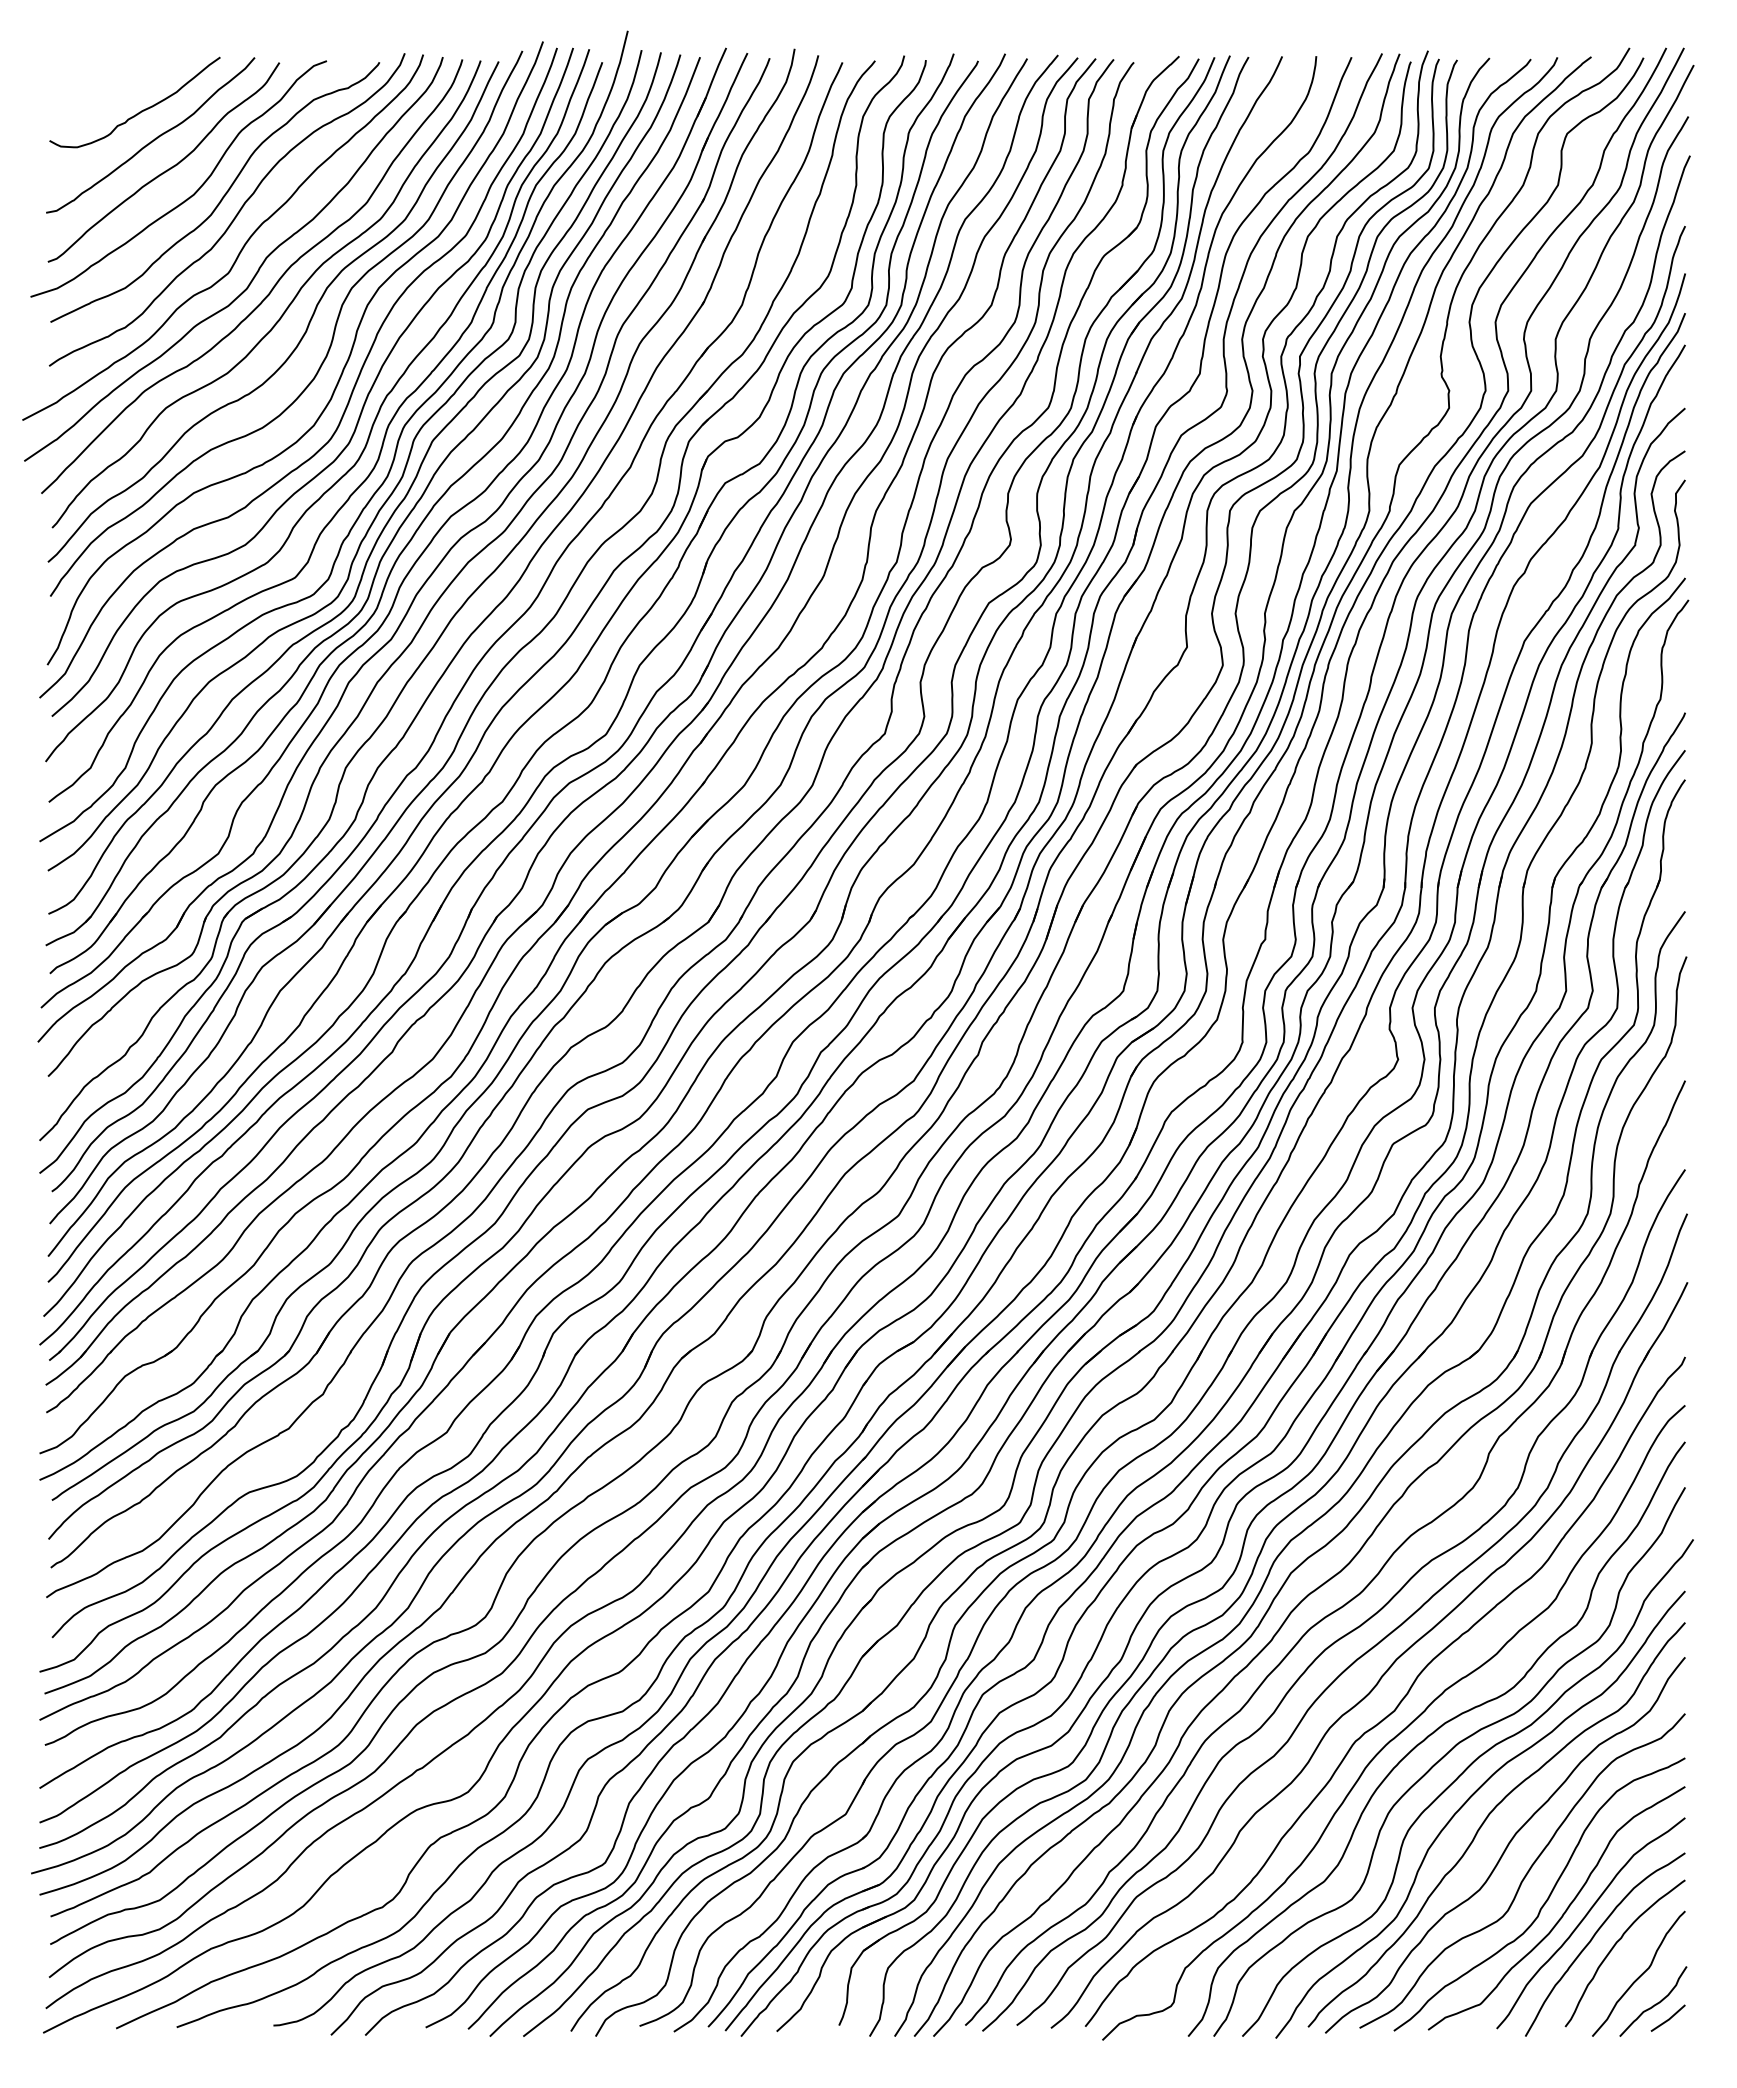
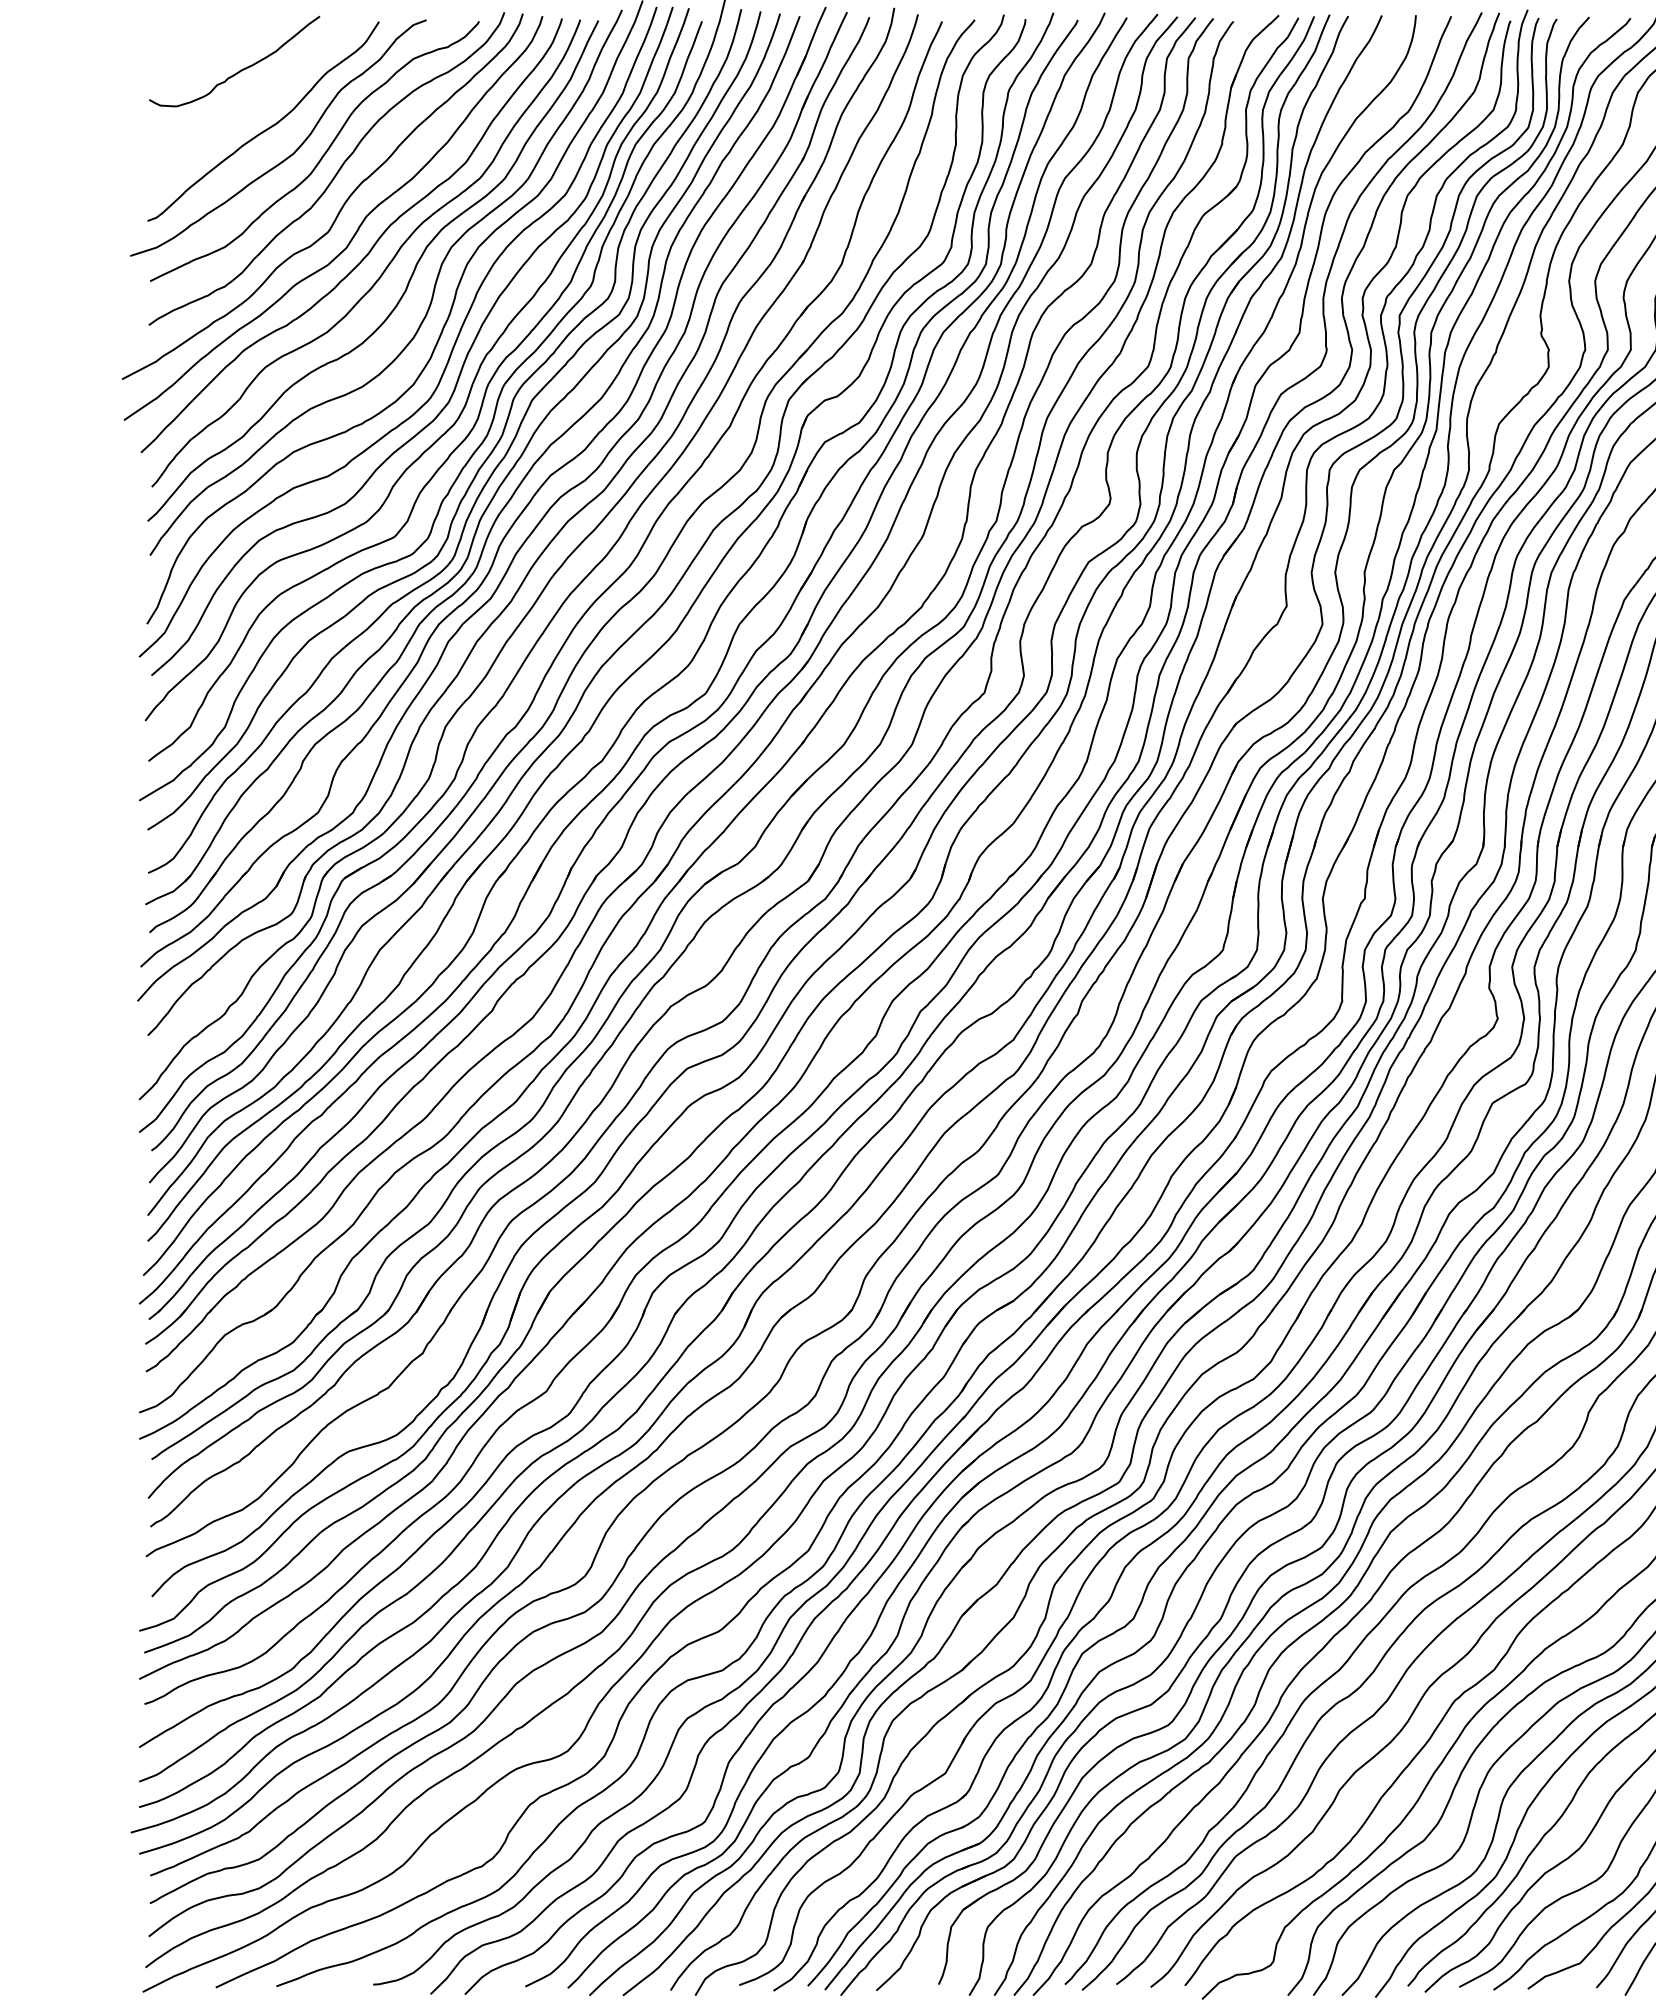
curve: (154, 138) -> (254, 97), removed

